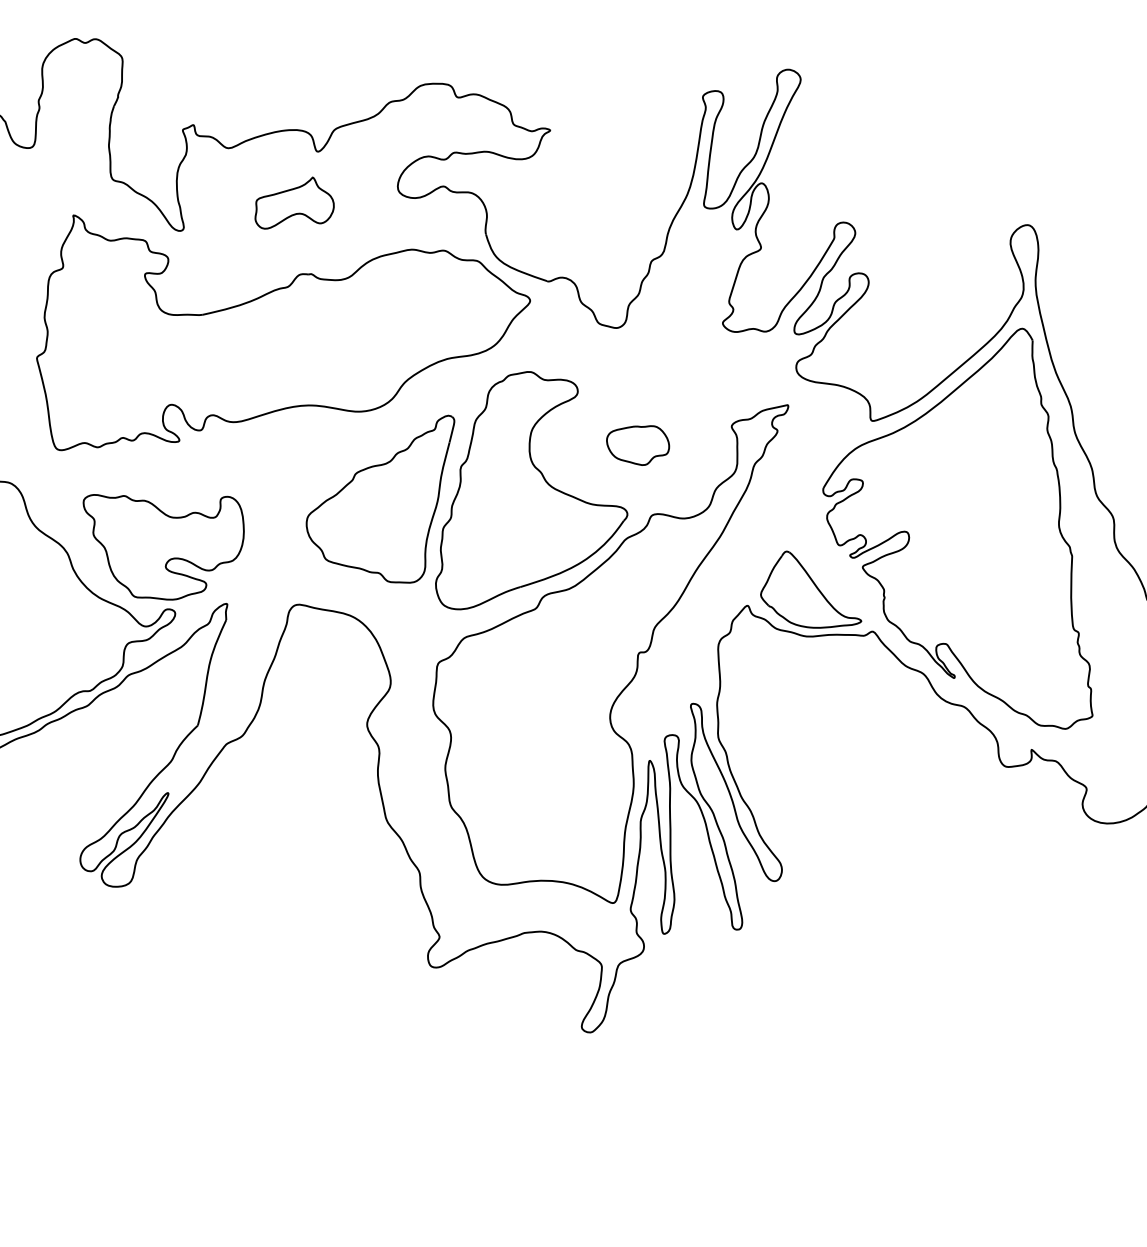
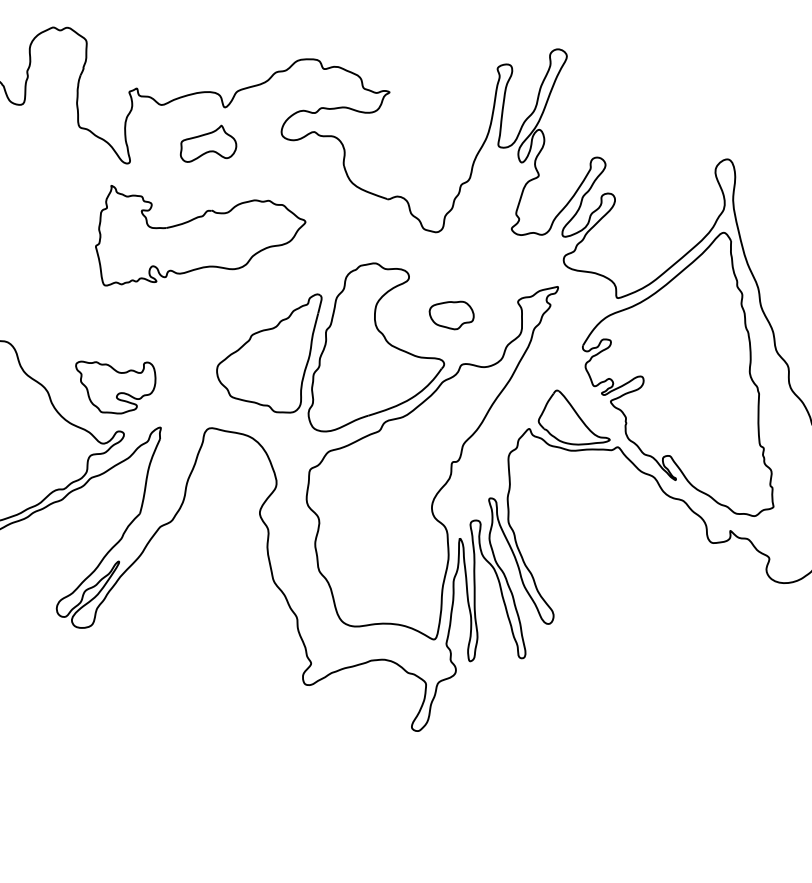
part: (283, 332) -> (200, 235), size x0.6
part: (163, 547) -> (115, 387), size x0.7

